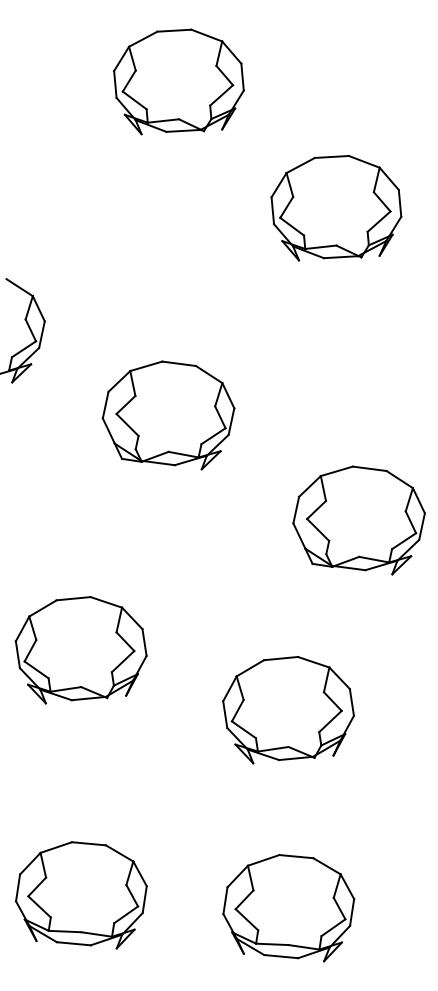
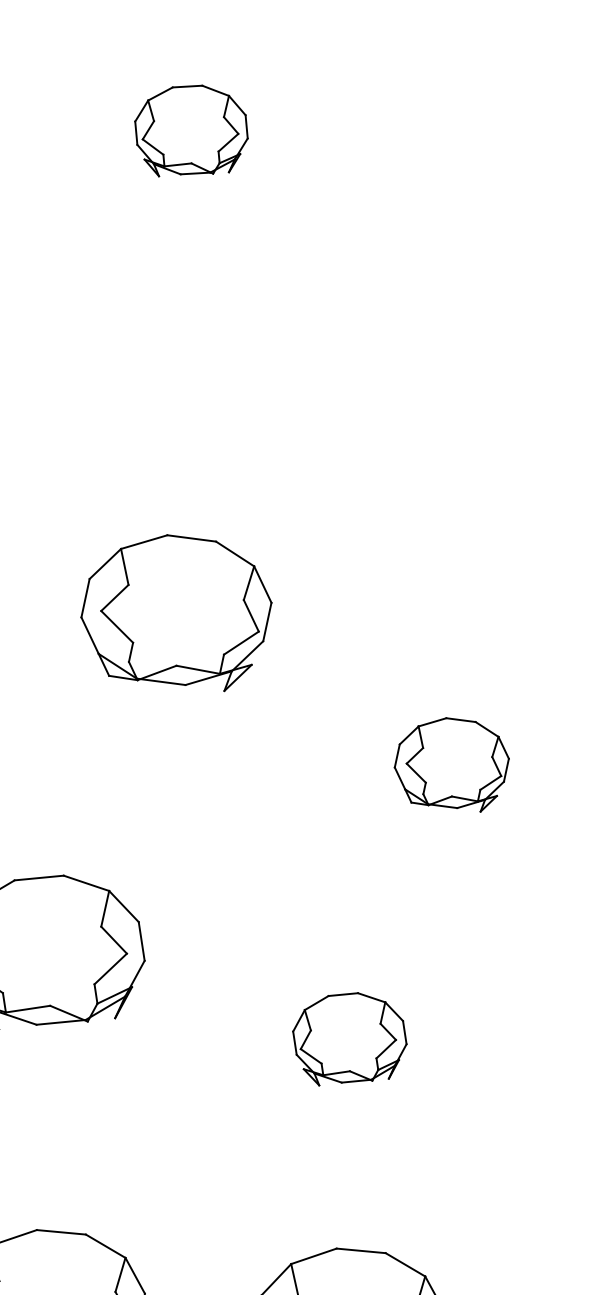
part: (178, 81) -> (190, 130), size x0.6
part: (336, 208) -> (419, 313), removed
part: (358, 520) -> (451, 764), size x0.6
part: (288, 710) -> (349, 1039), size x0.6

